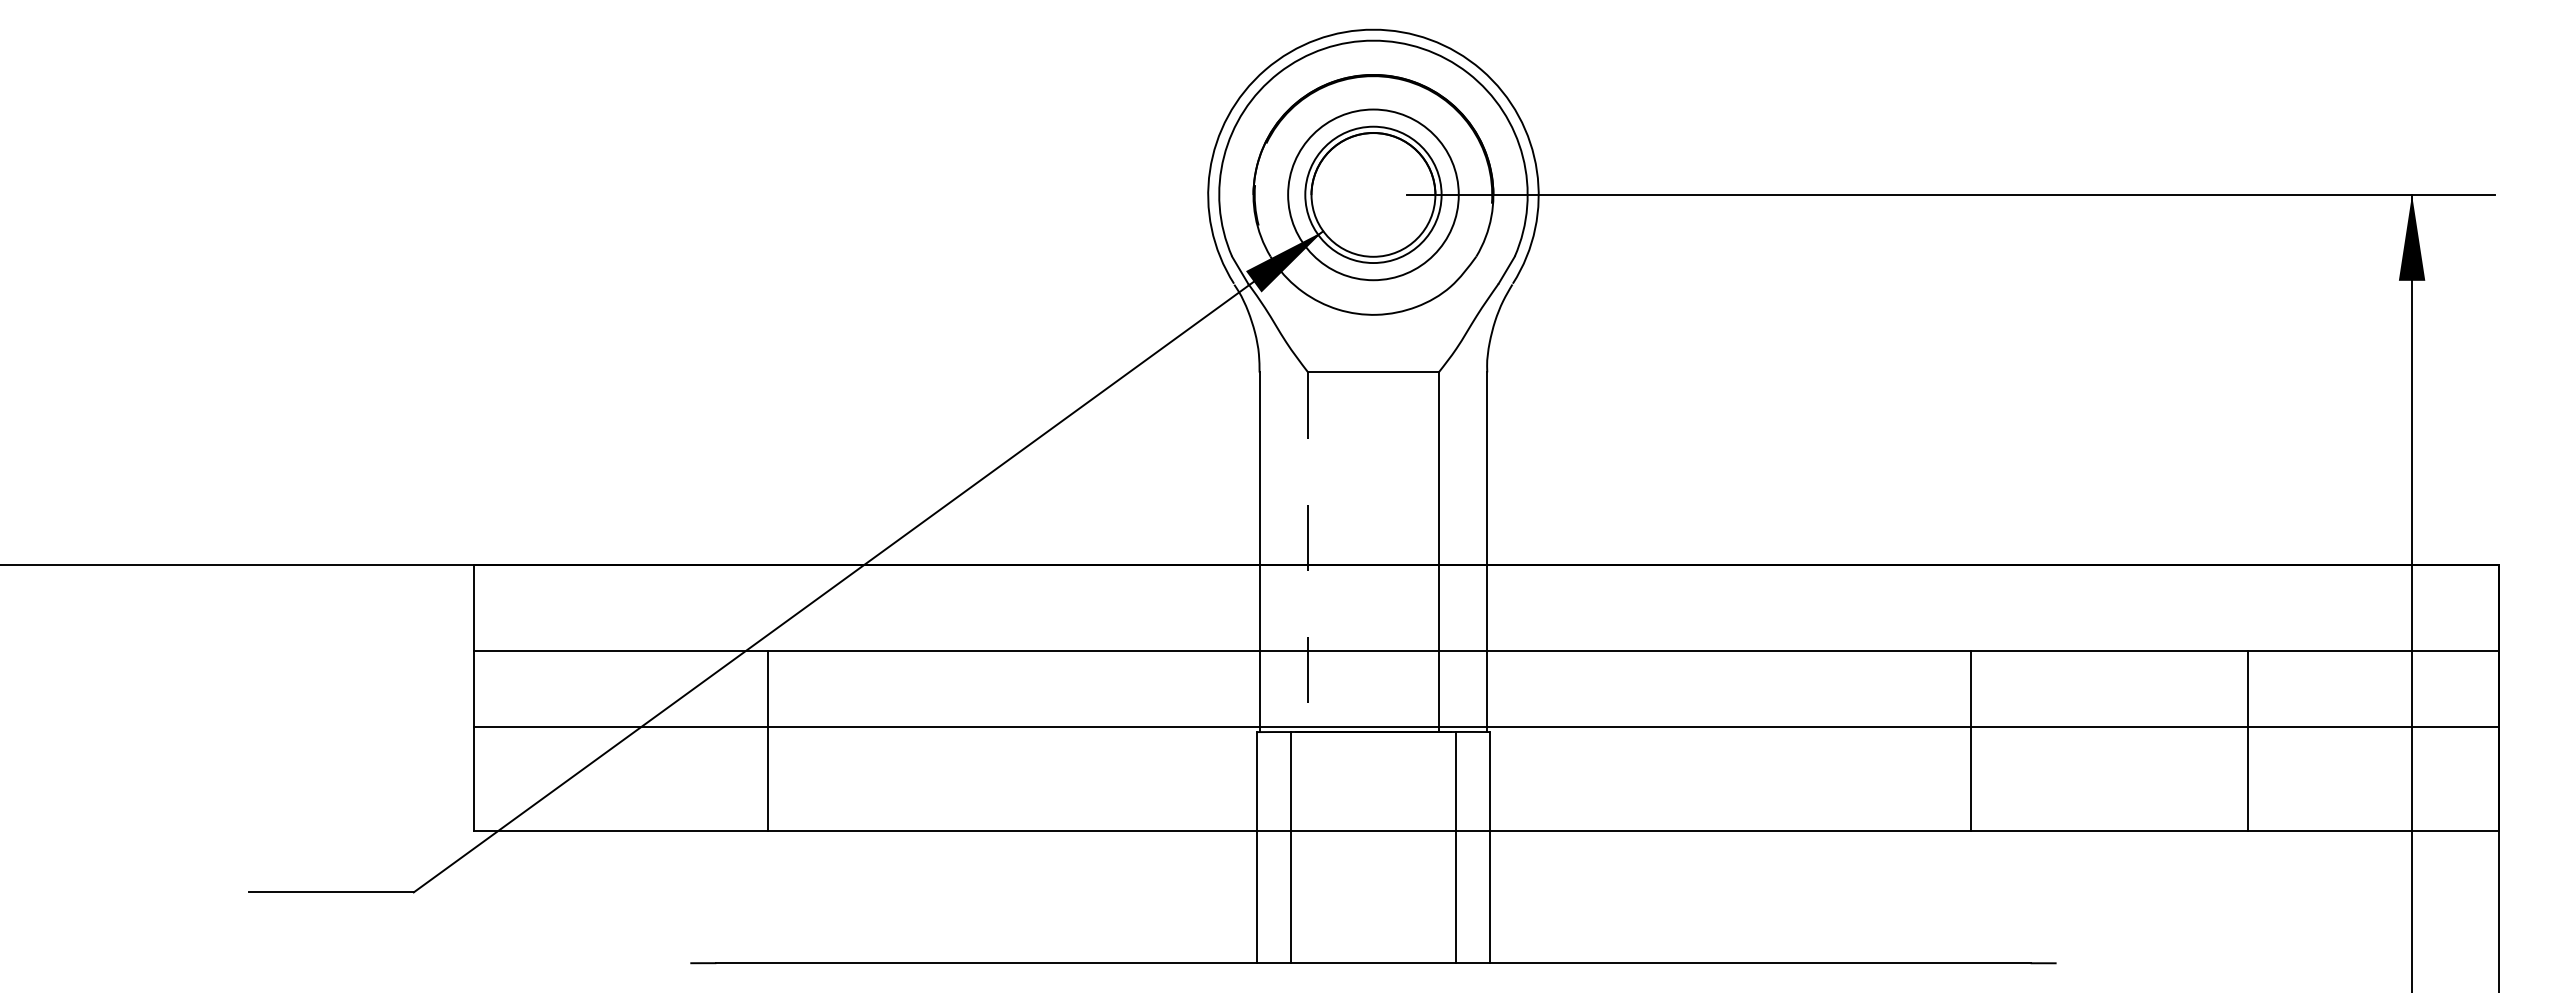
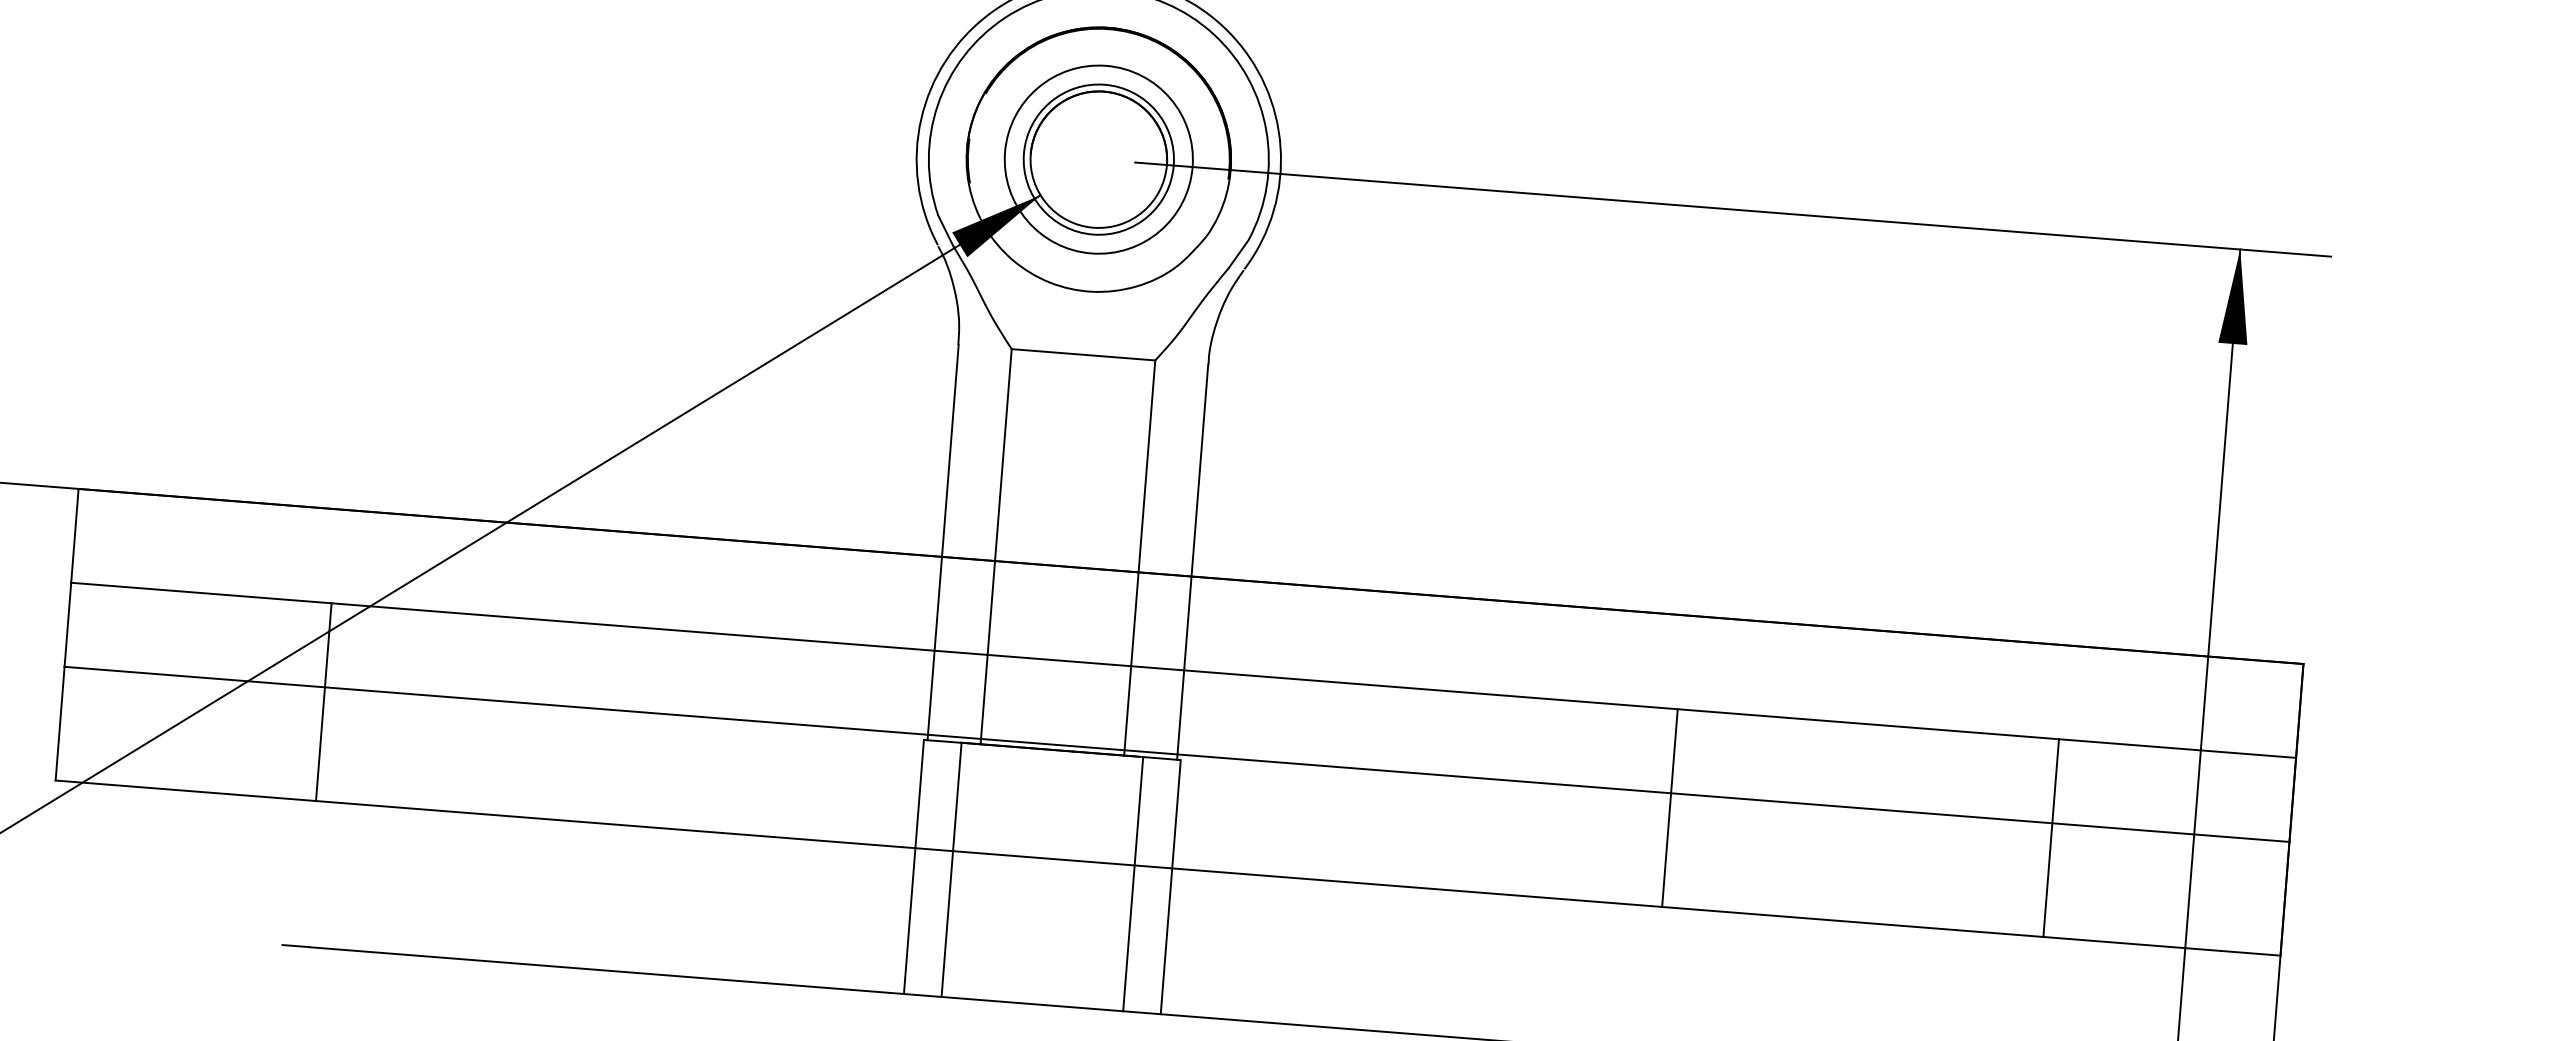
line: (1308, 552) -> (996, 547), dashed -> solid
line: (768, 740) -> (324, 702), moved
line: (1971, 740) -> (1670, 807), moved
line: (2247, 740) -> (2050, 837), moved

